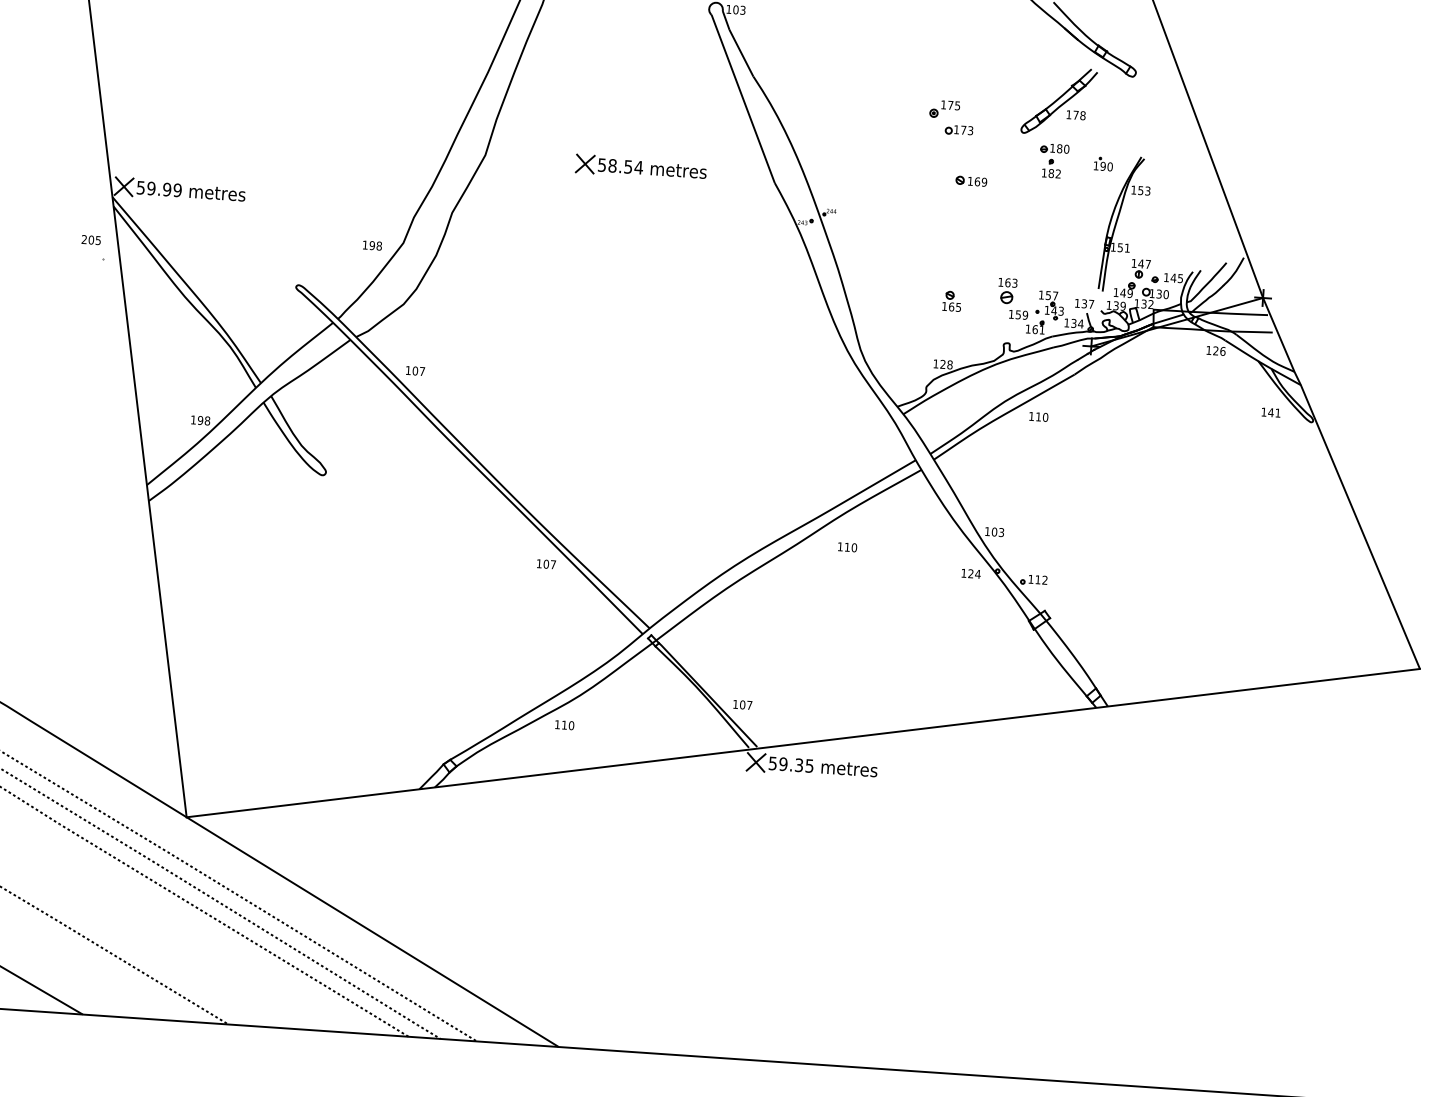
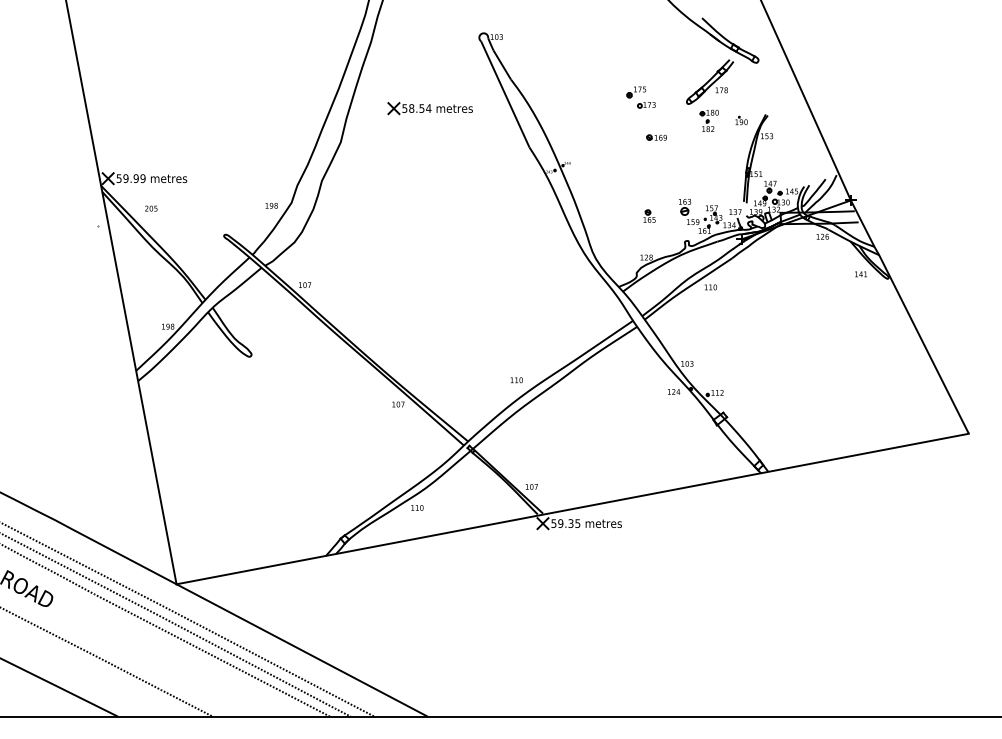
part: (639, 167) -> (429, 108), moved
text: (91, 239) -> (151, 208), moved
text: (847, 547) -> (516, 380), moved

